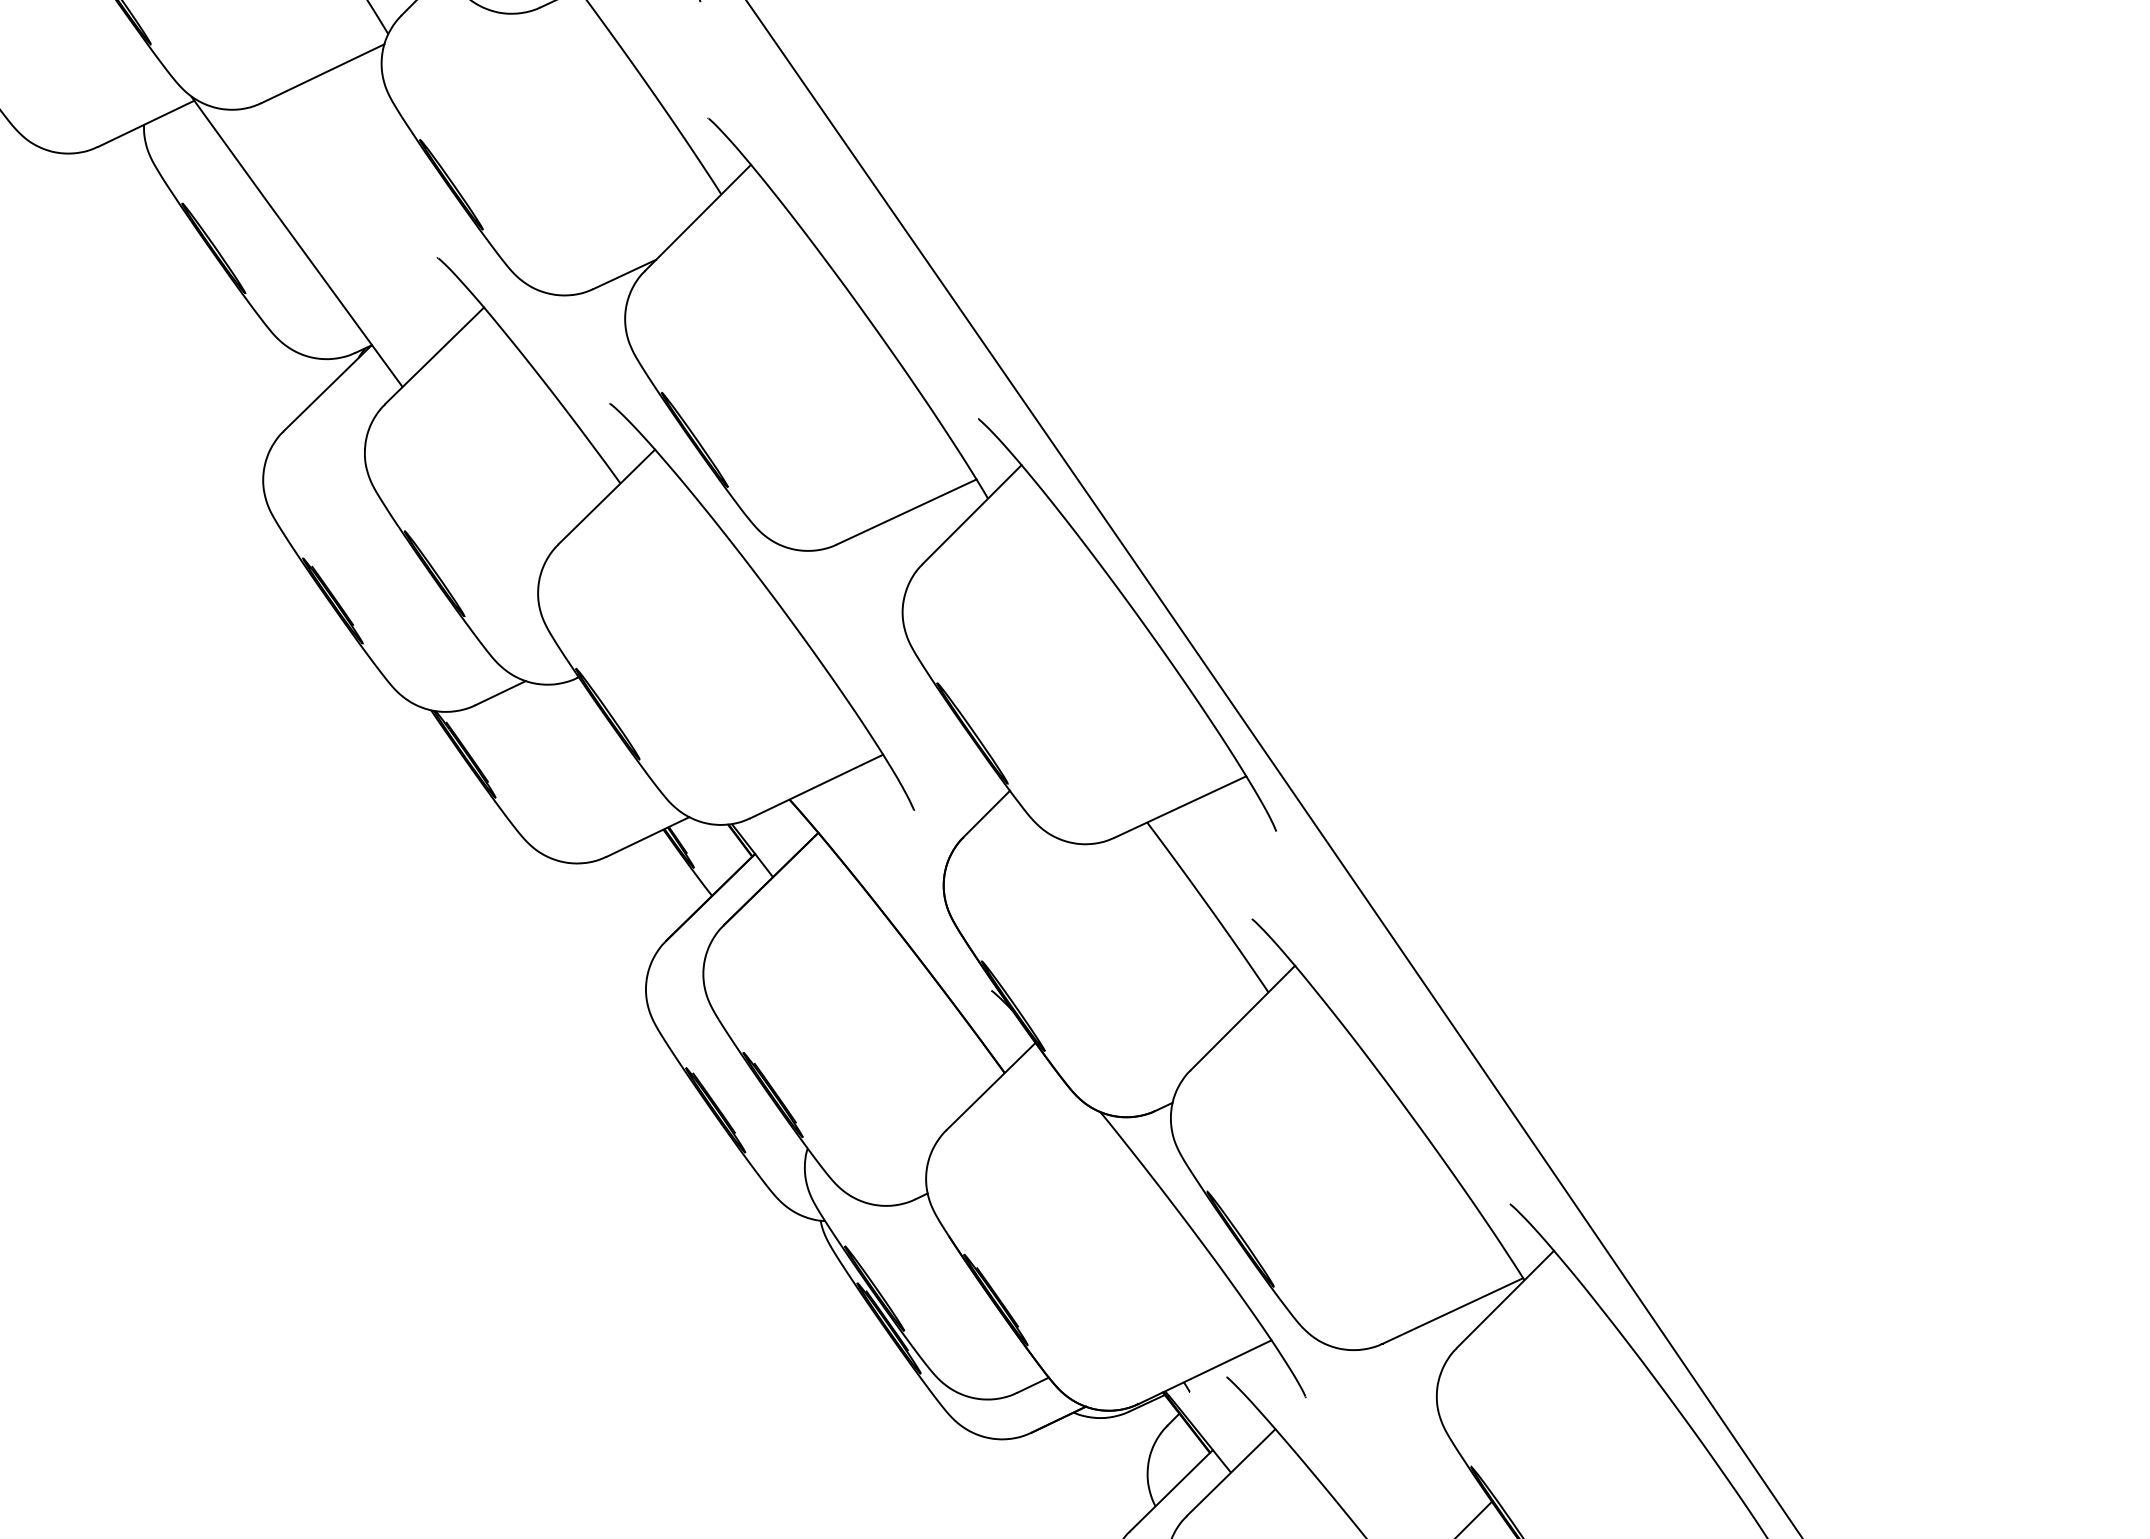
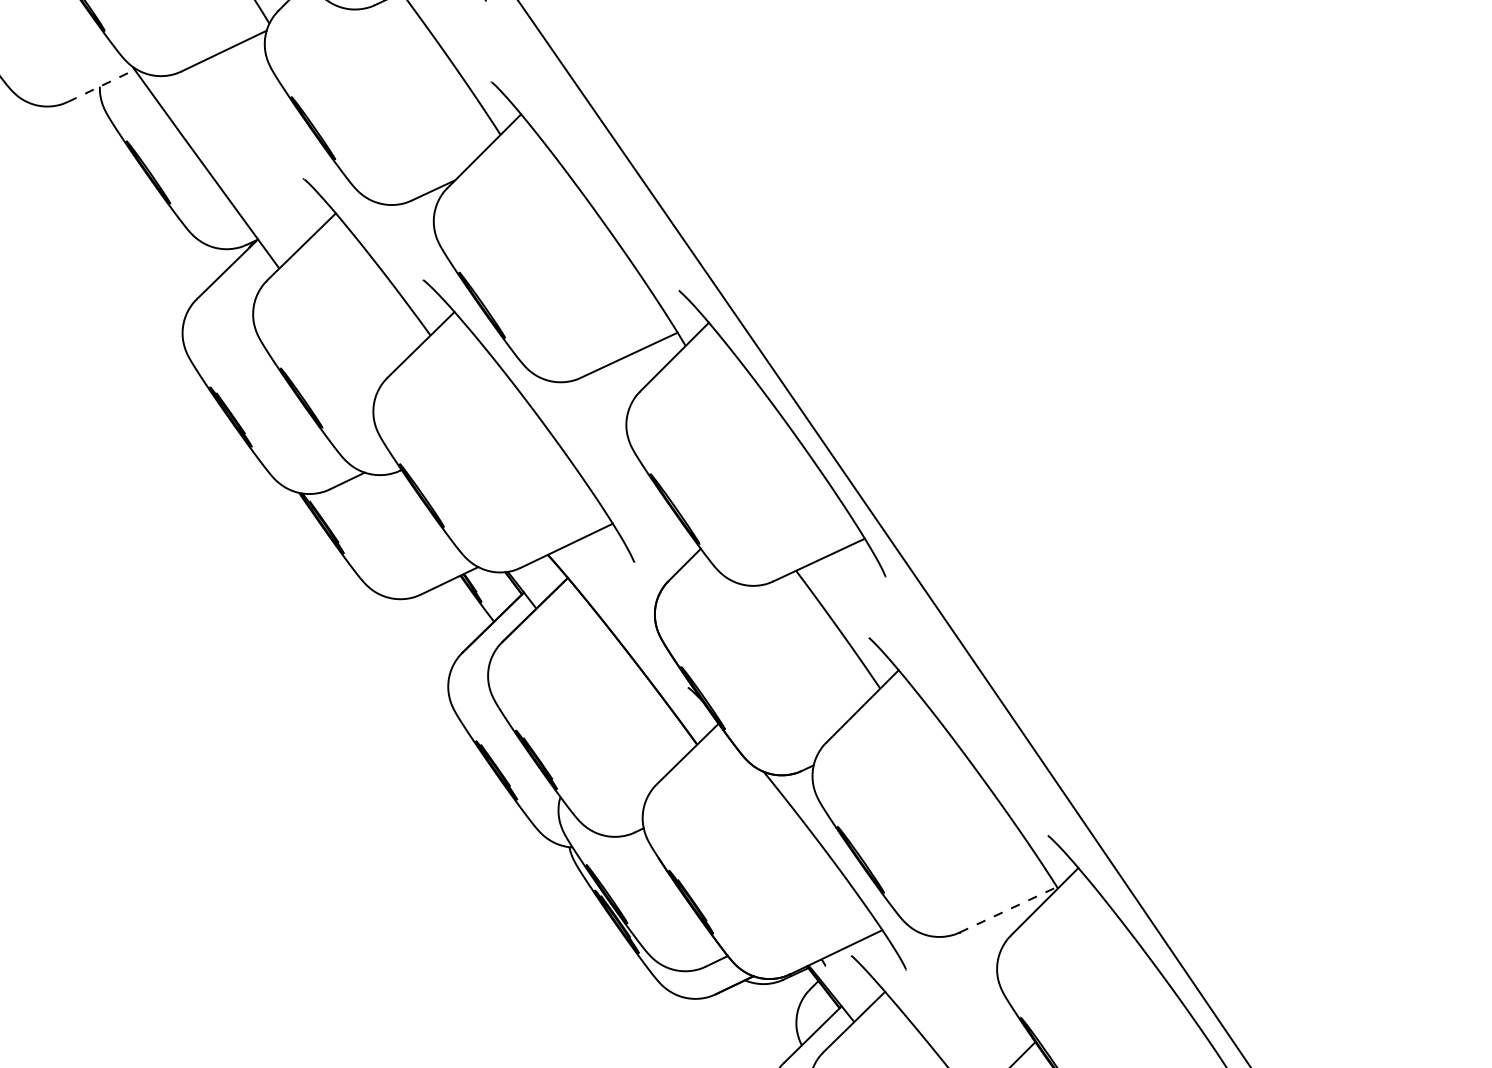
line: (146, 123) -> (101, 85), solid -> dashed
line: (1453, 1310) -> (1008, 909), solid -> dashed

